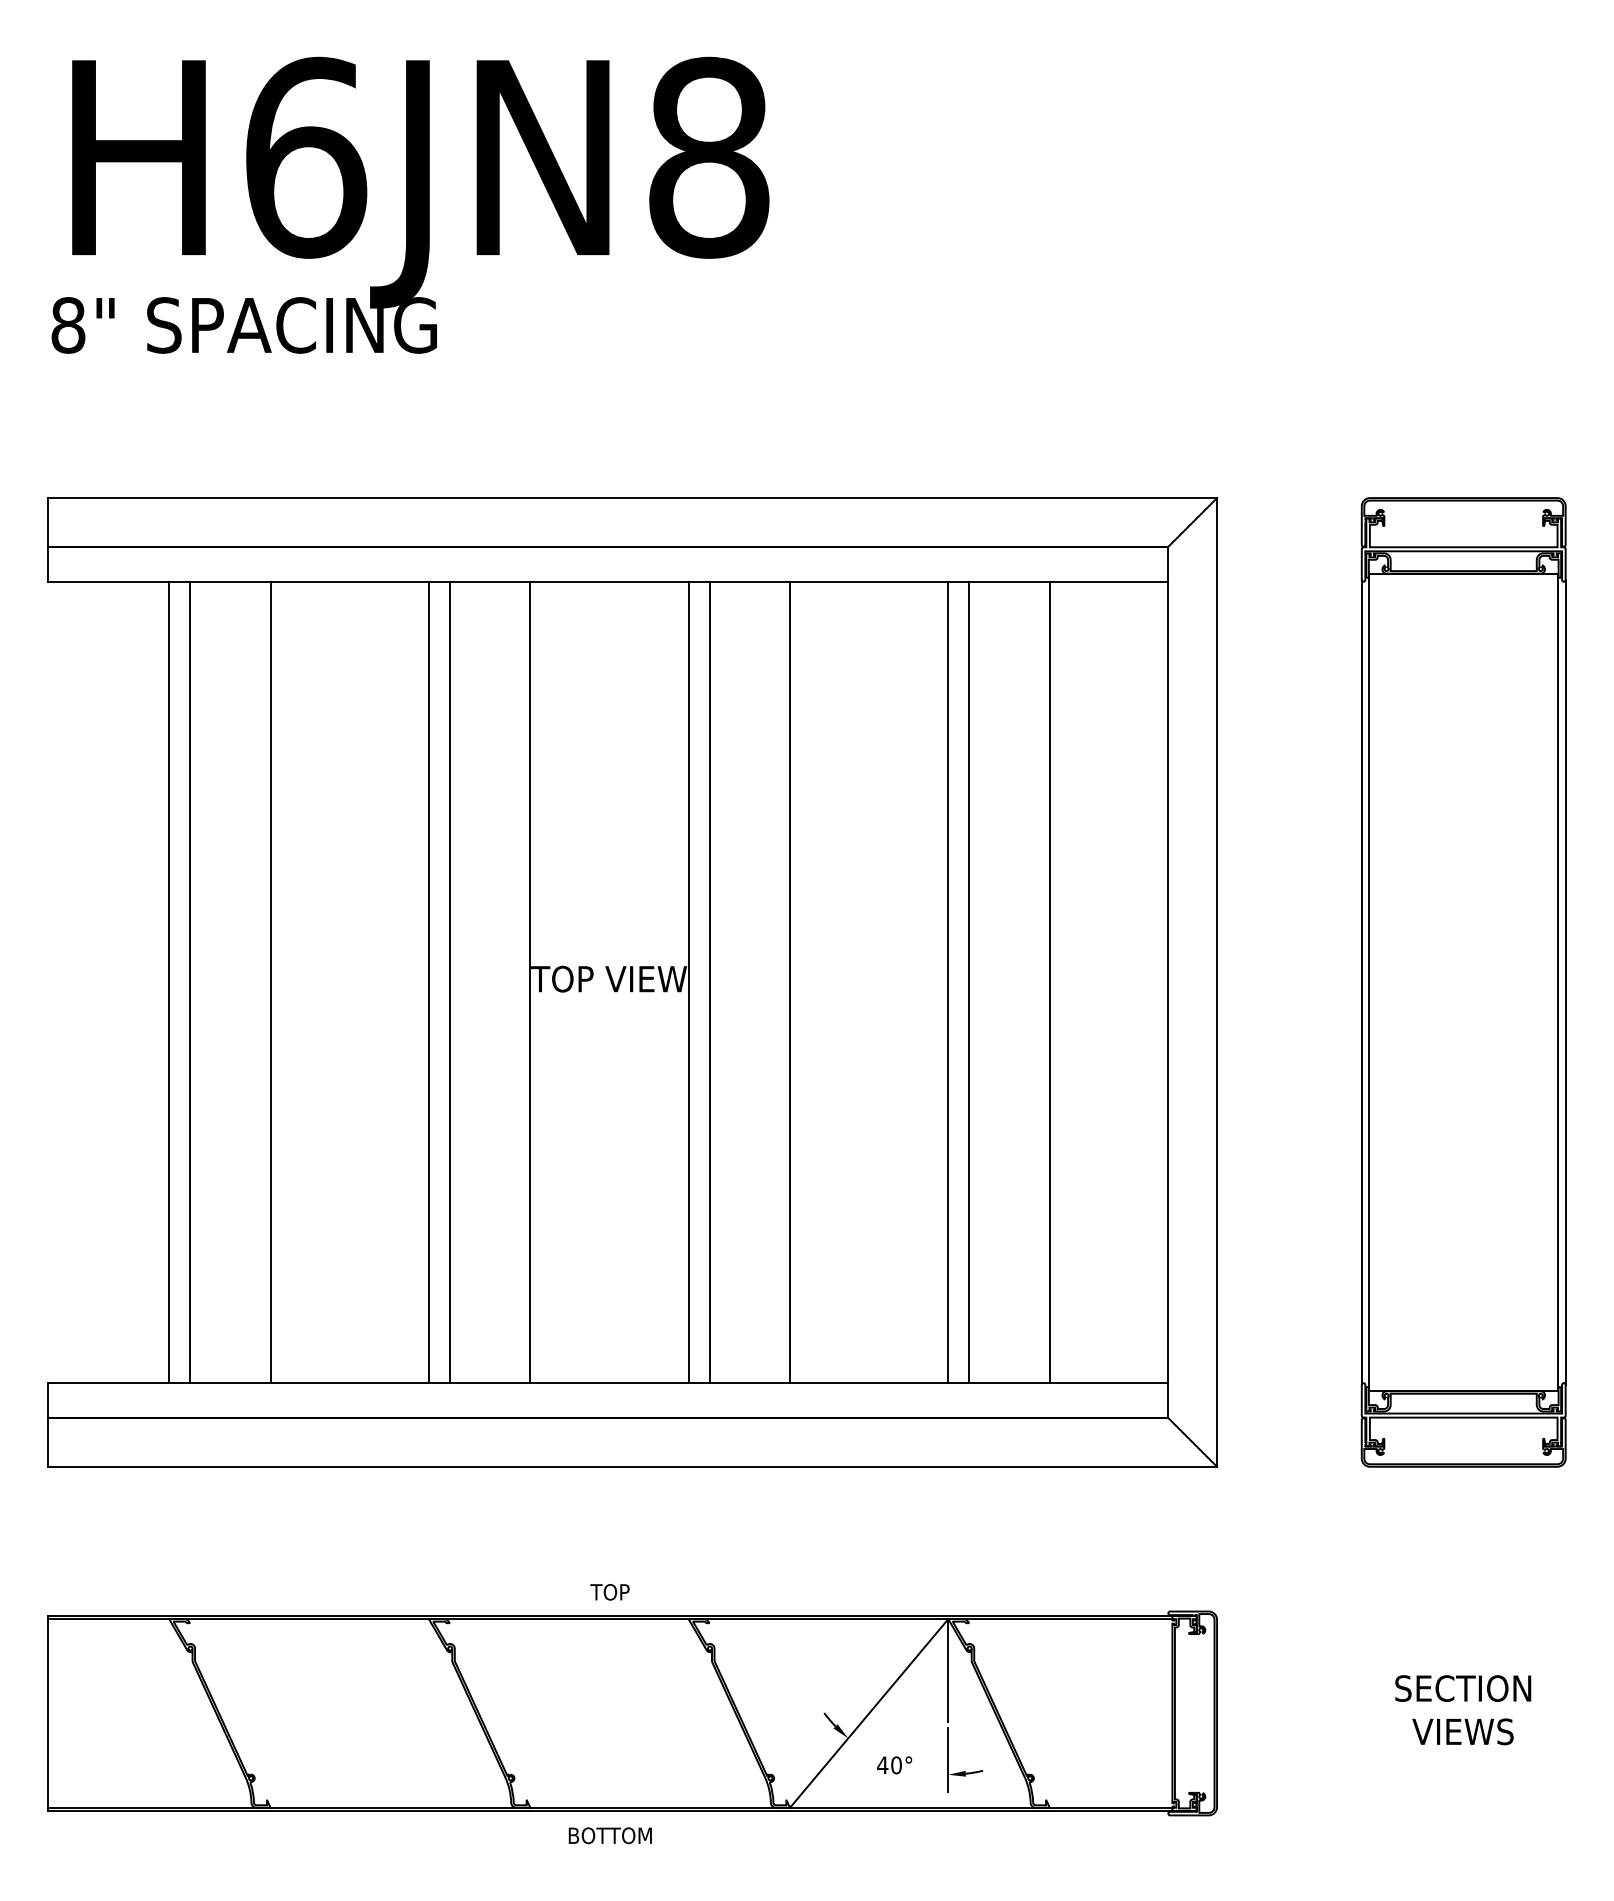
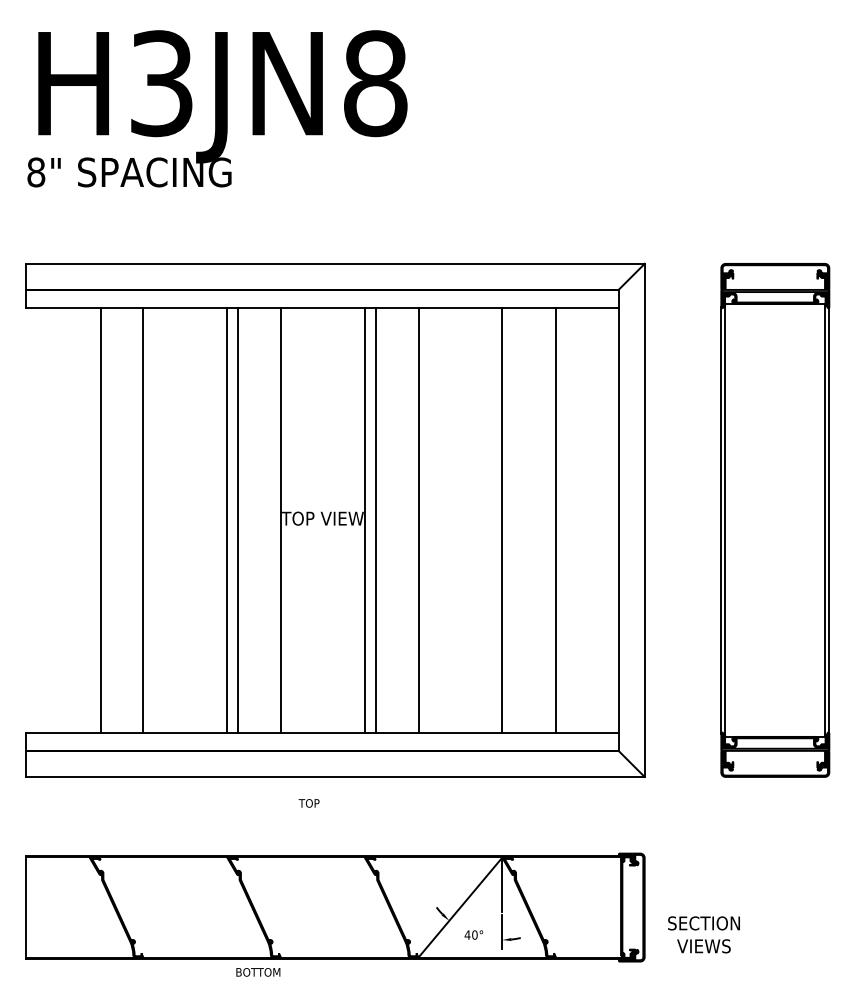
text: (306, 157) -> (162, 83), H6JN8 -> H3JN8
line: (168, 982) -> (89, 520), removed
line: (969, 982) -> (513, 520), removed
text: (608, 1592) -> (308, 803), moved
text: (1462, 1709) -> (703, 934), moved
text: (610, 1836) -> (258, 972), moved

